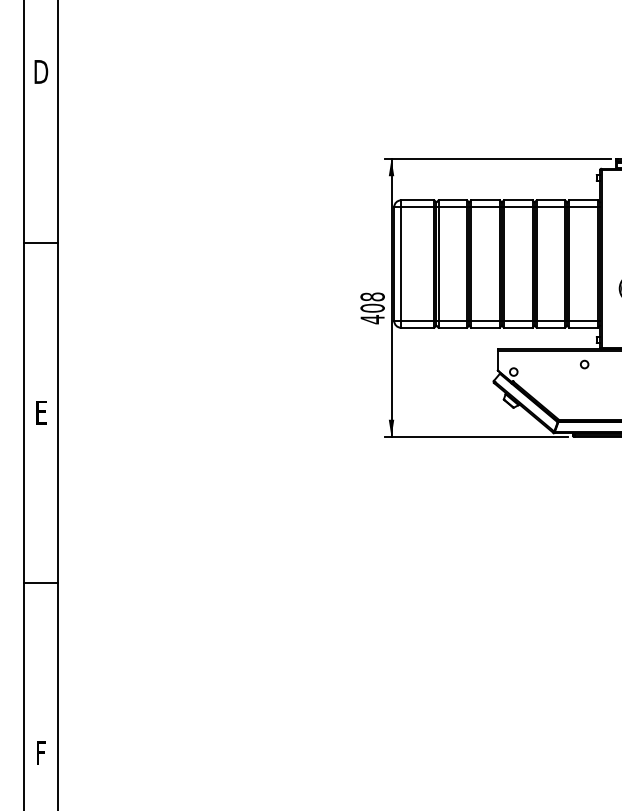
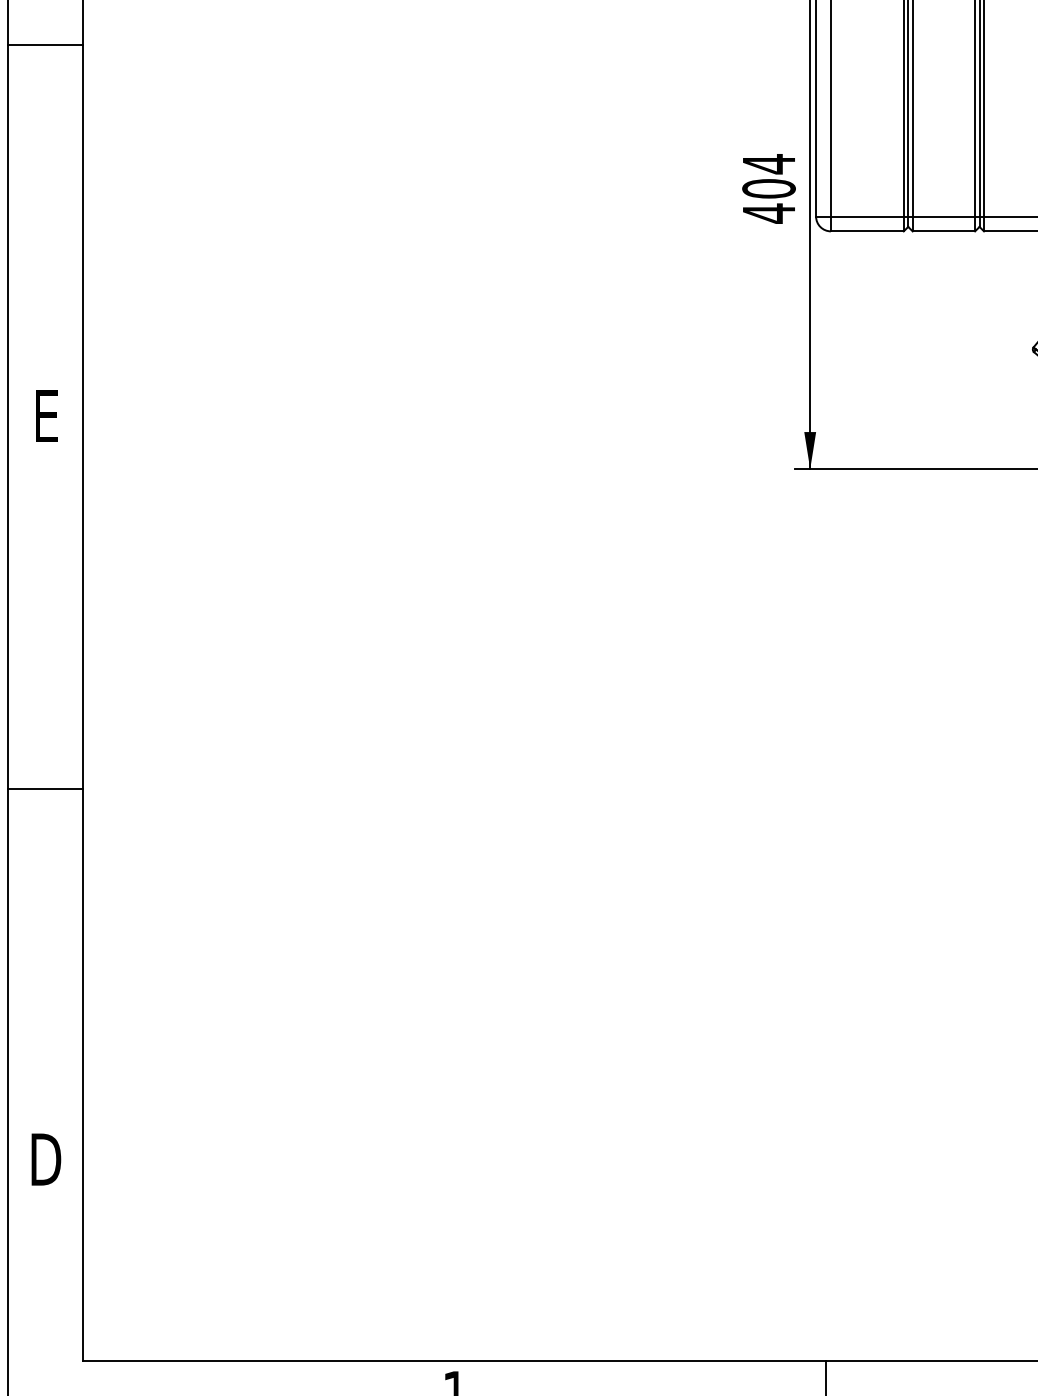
text: (372, 296) -> (768, 163), 408 -> 404
text: (41, 753) -> (46, 1160), F -> D

